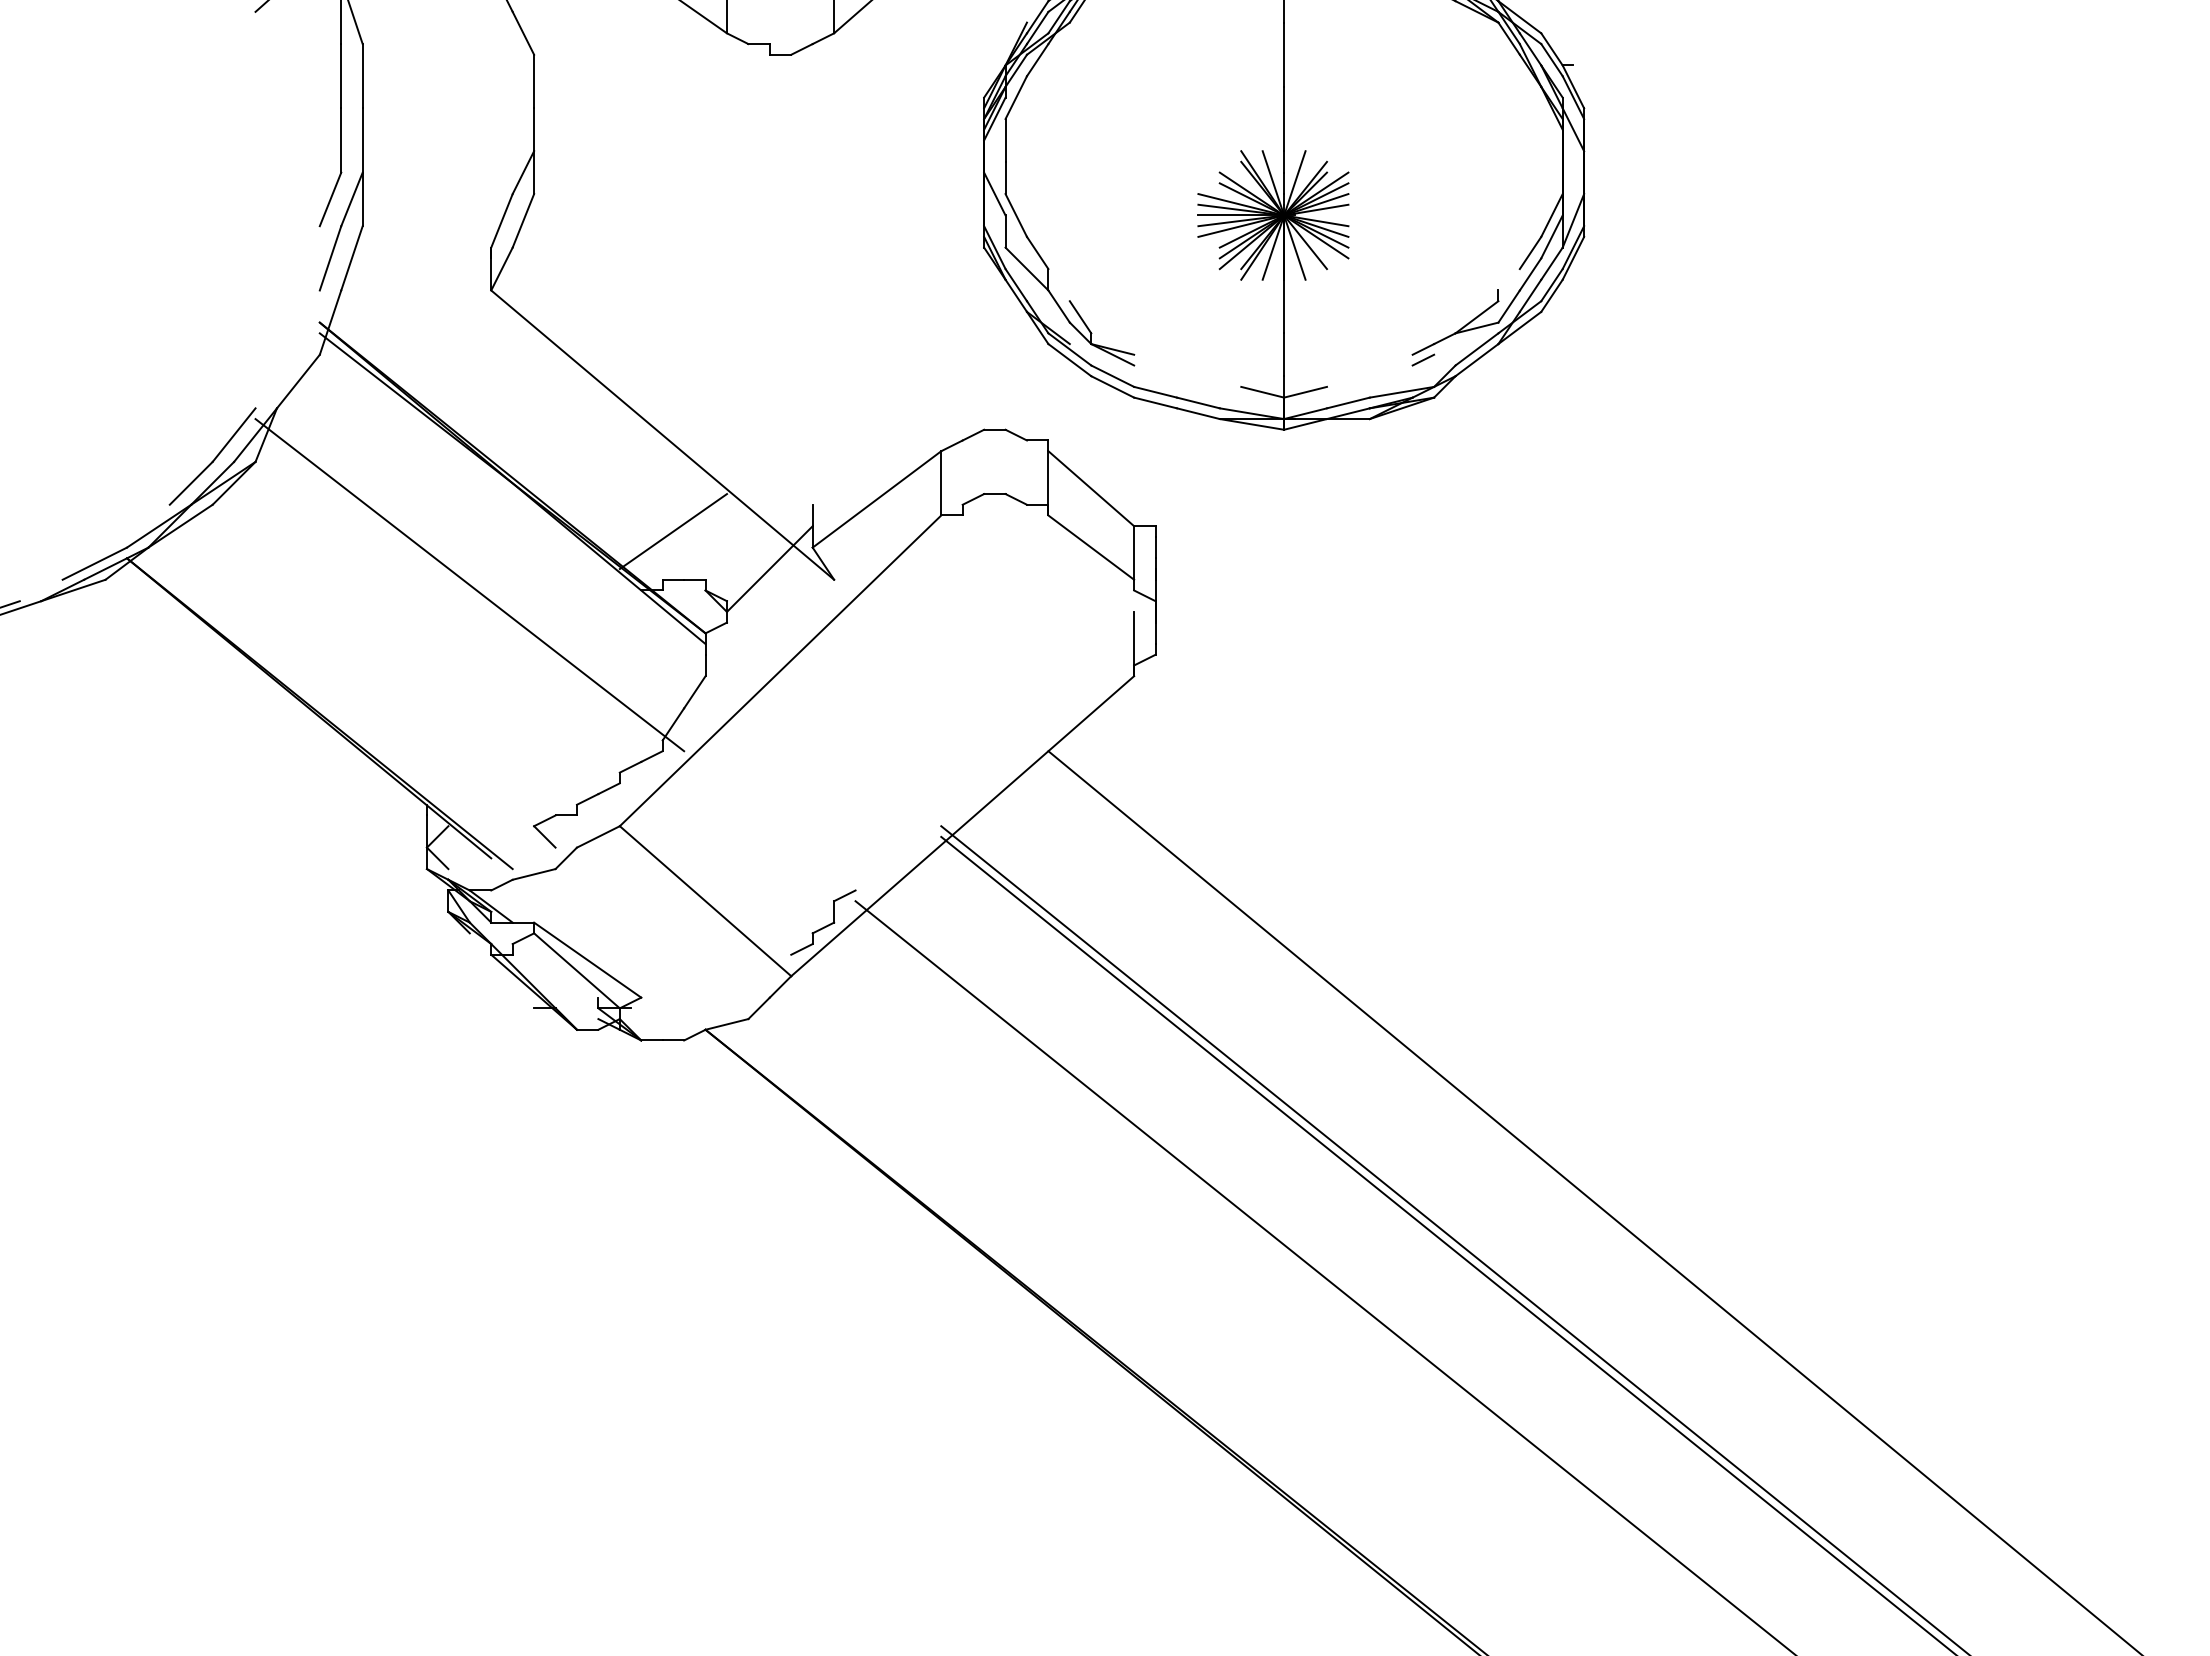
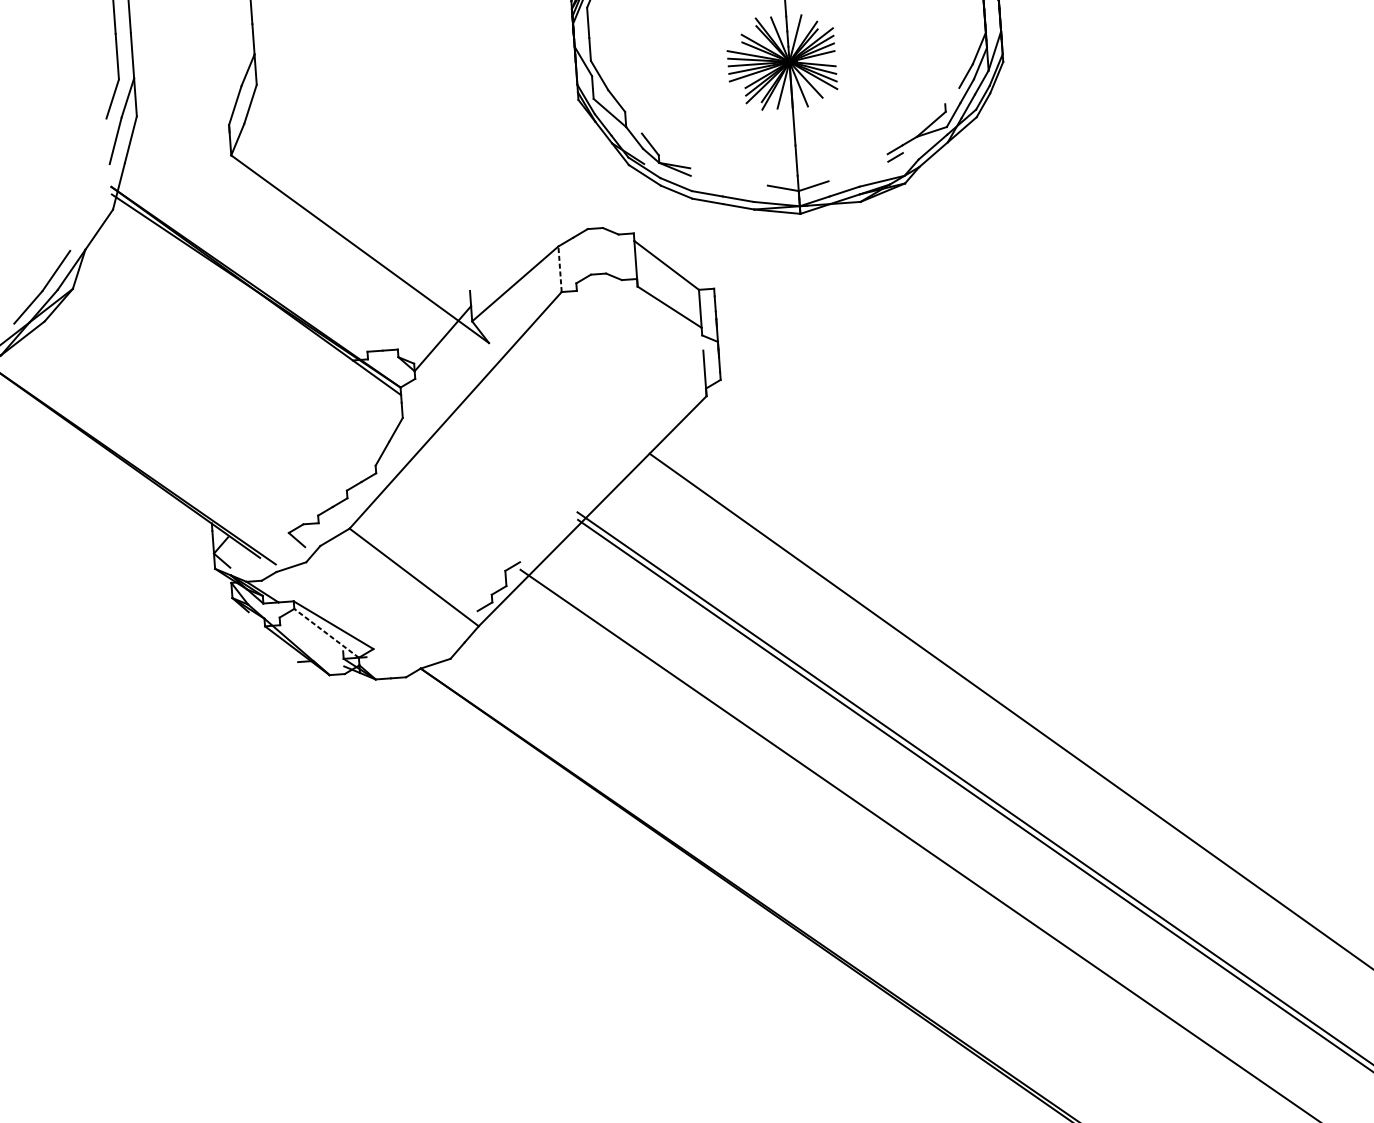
line: (941, 482) -> (560, 268), solid -> dashed
line: (672, 531) -> (371, 317), removed
line: (469, 585) -> (230, 365), removed
line: (576, 970) -> (326, 633), solid -> dashed

